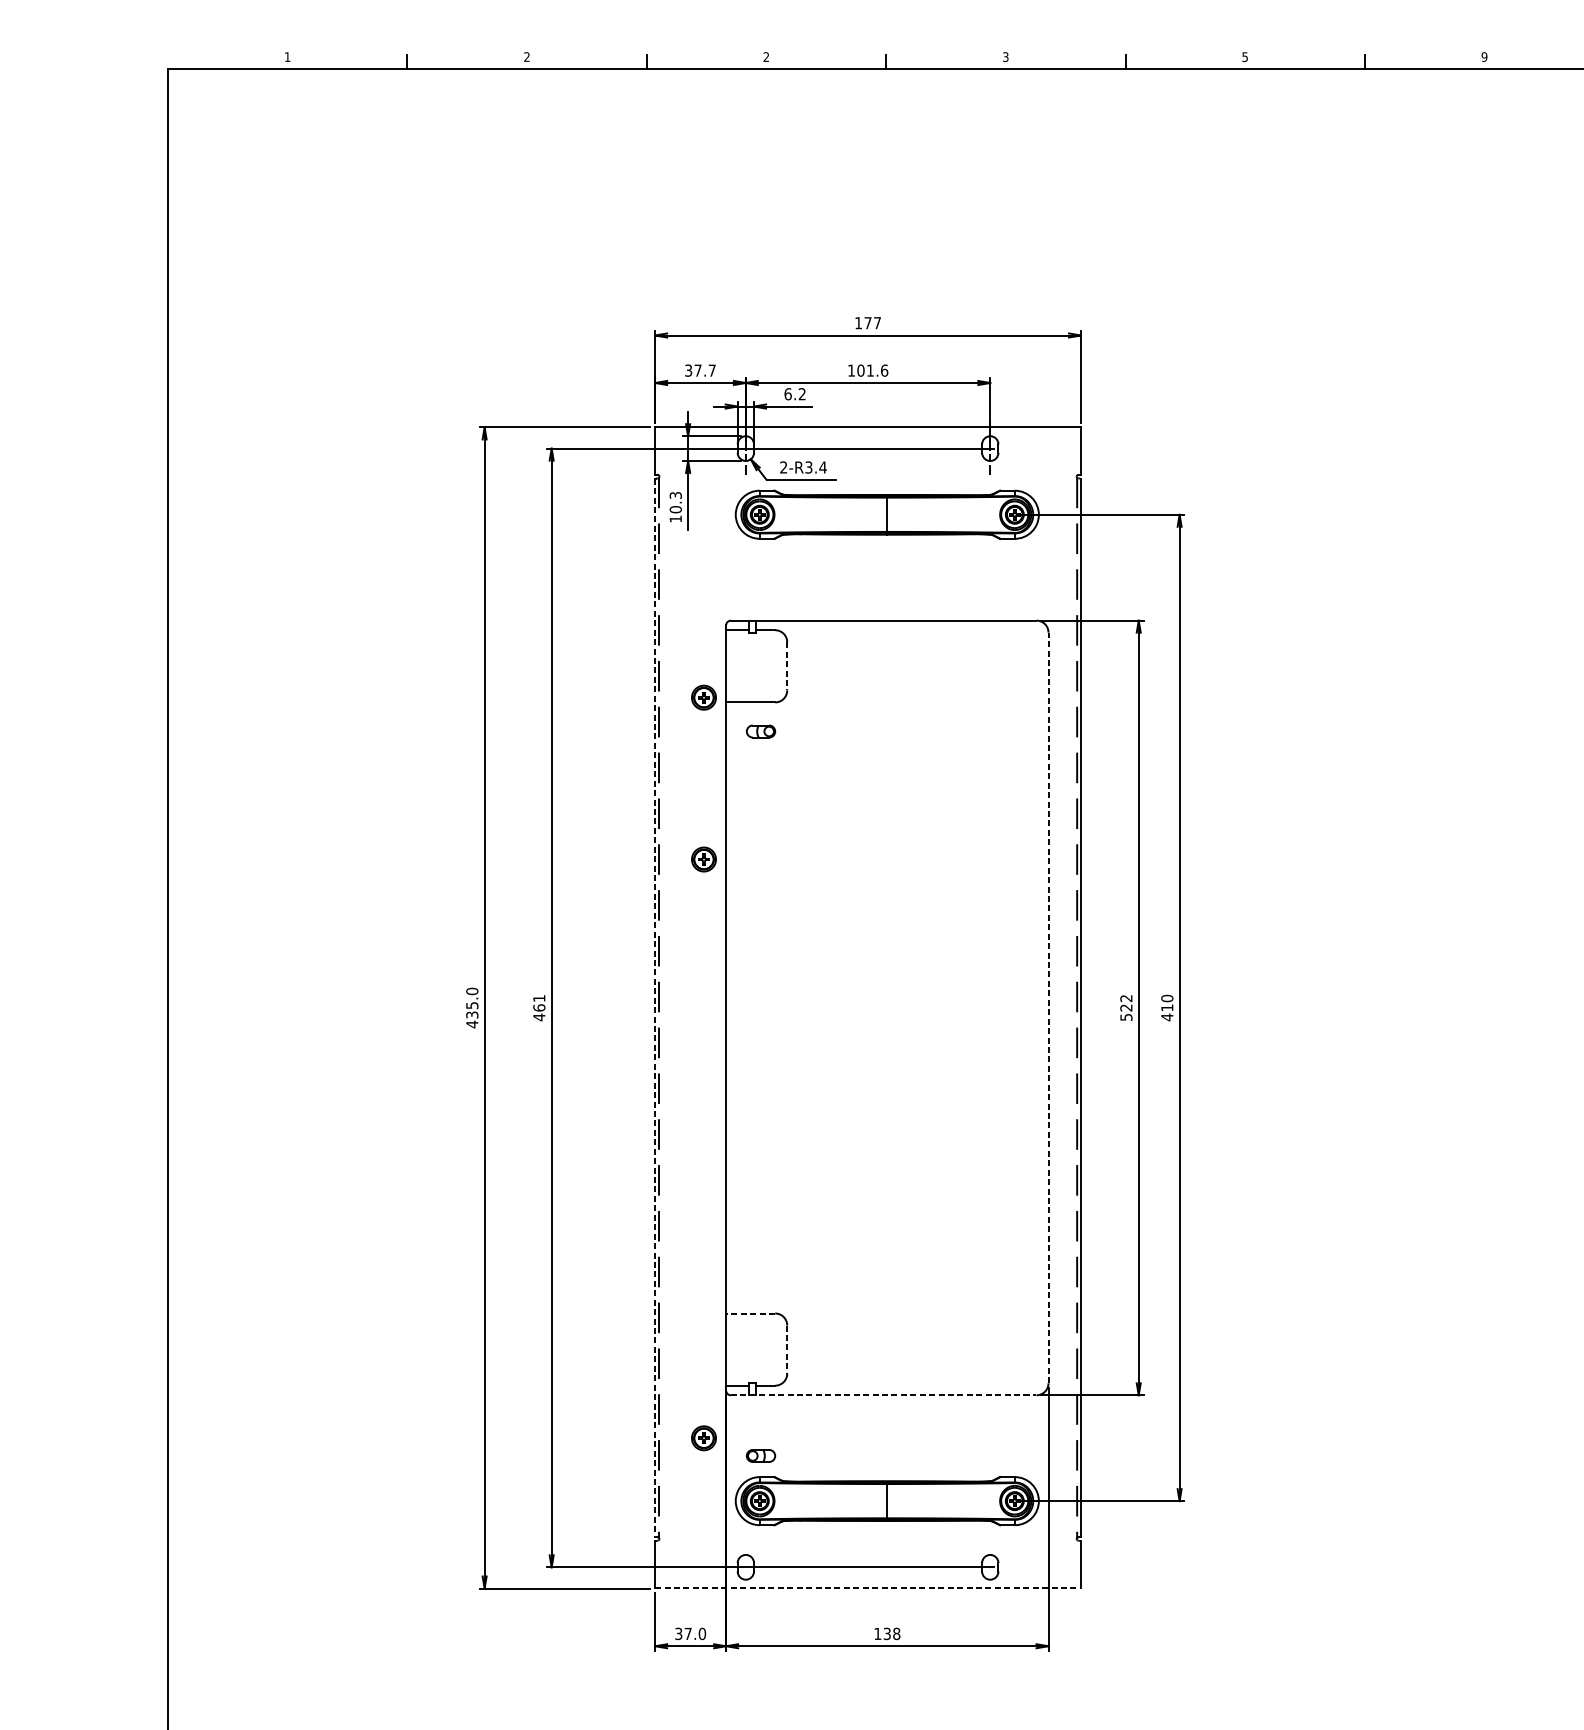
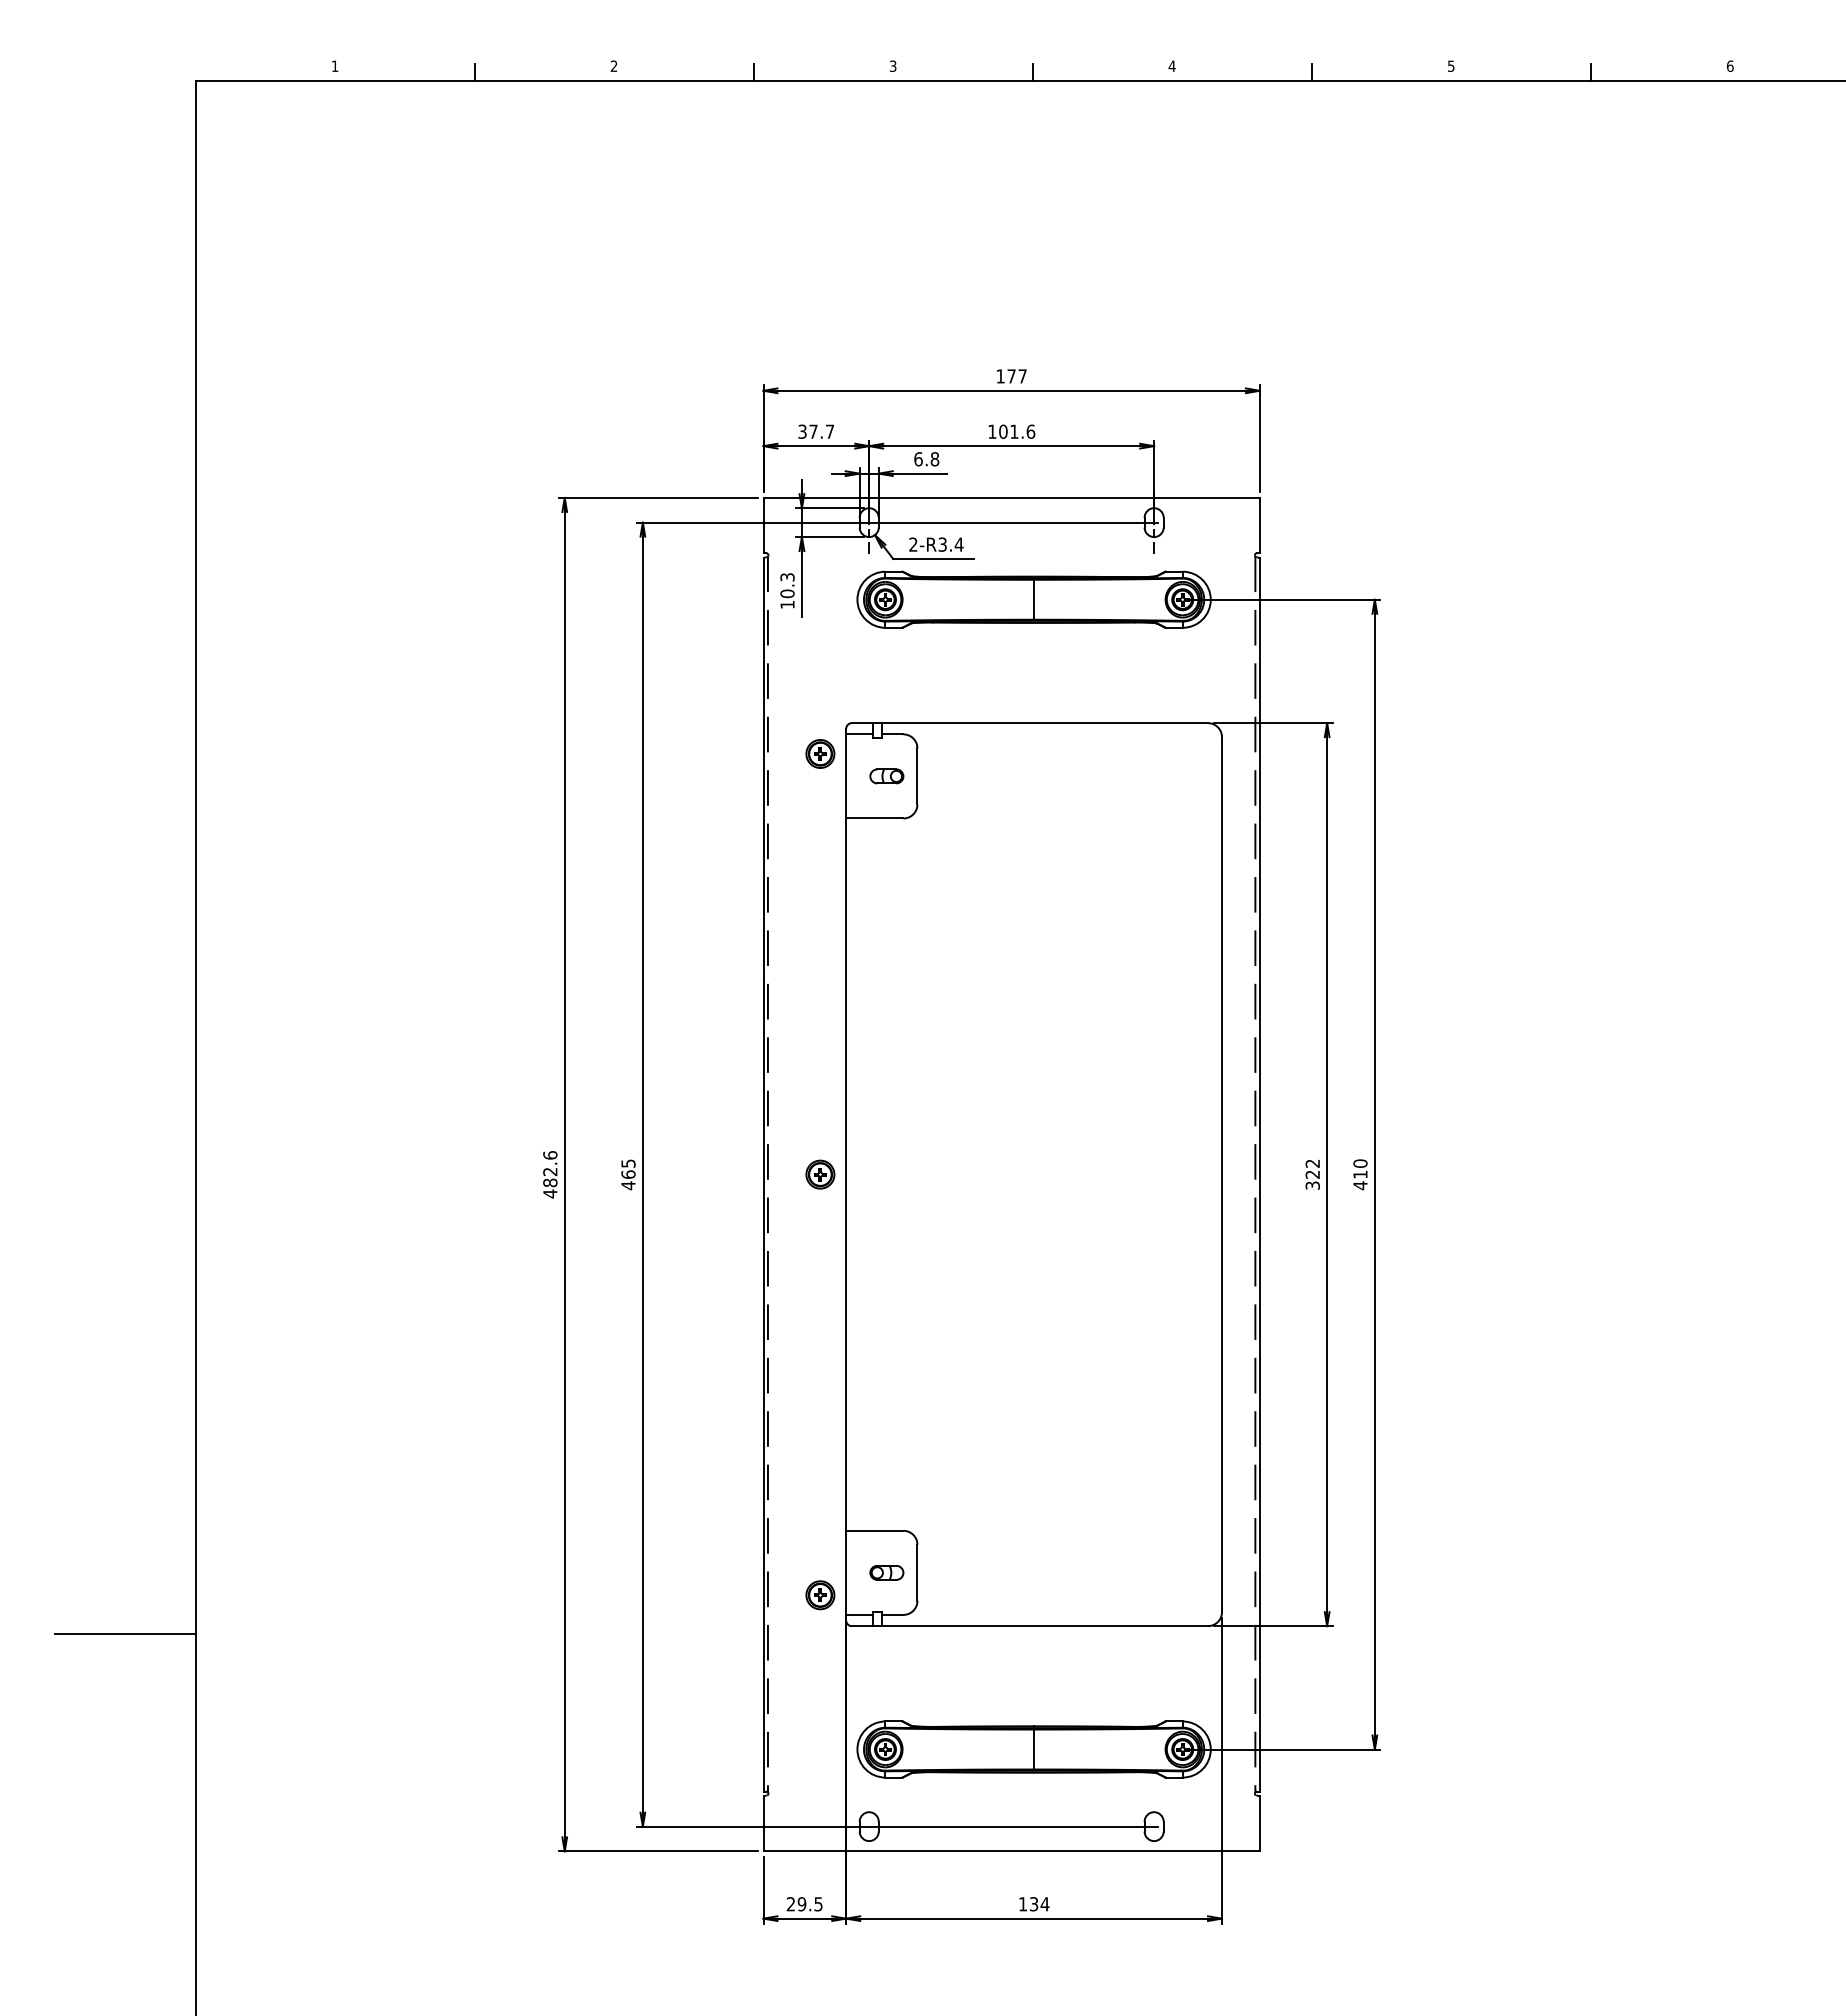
text: (1005, 56) -> (1171, 65), 3 -> 4
text: (1483, 56) -> (1729, 65), 9 -> 6
text: (766, 57) -> (893, 66), 2 -> 3
text: (801, 394) -> (934, 459), 6.2 -> 6.8
line: (787, 666) -> (917, 776), dashed -> solid
part: (704, 697) -> (820, 753), moved
part: (760, 731) -> (886, 776), moved
part: (704, 859) -> (820, 1174), moved
text: (539, 998) -> (628, 1163), 461 -> 465
text: (472, 1003) -> (550, 1169), 435.0 -> 482.6
line: (655, 1007) -> (763, 1174), dashed -> solid
line: (1048, 1007) -> (1222, 1174), dashed -> solid
text: (1126, 1017) -> (1312, 1185), 522 -> 322
line: (750, 1313) -> (874, 1530), dashed -> solid
line: (787, 1350) -> (917, 1573), dashed -> solid
line: (884, 1395) -> (1030, 1626), dashed -> solid
line: (107, 1402) -> (125, 1634), added
part: (704, 1438) -> (820, 1595), moved
part: (760, 1455) -> (886, 1572), moved
line: (868, 1588) -> (1012, 1851), dashed -> solid
text: (690, 1634) -> (804, 1904), 37.0 -> 29.5
text: (896, 1634) -> (1044, 1904), 138 -> 134

